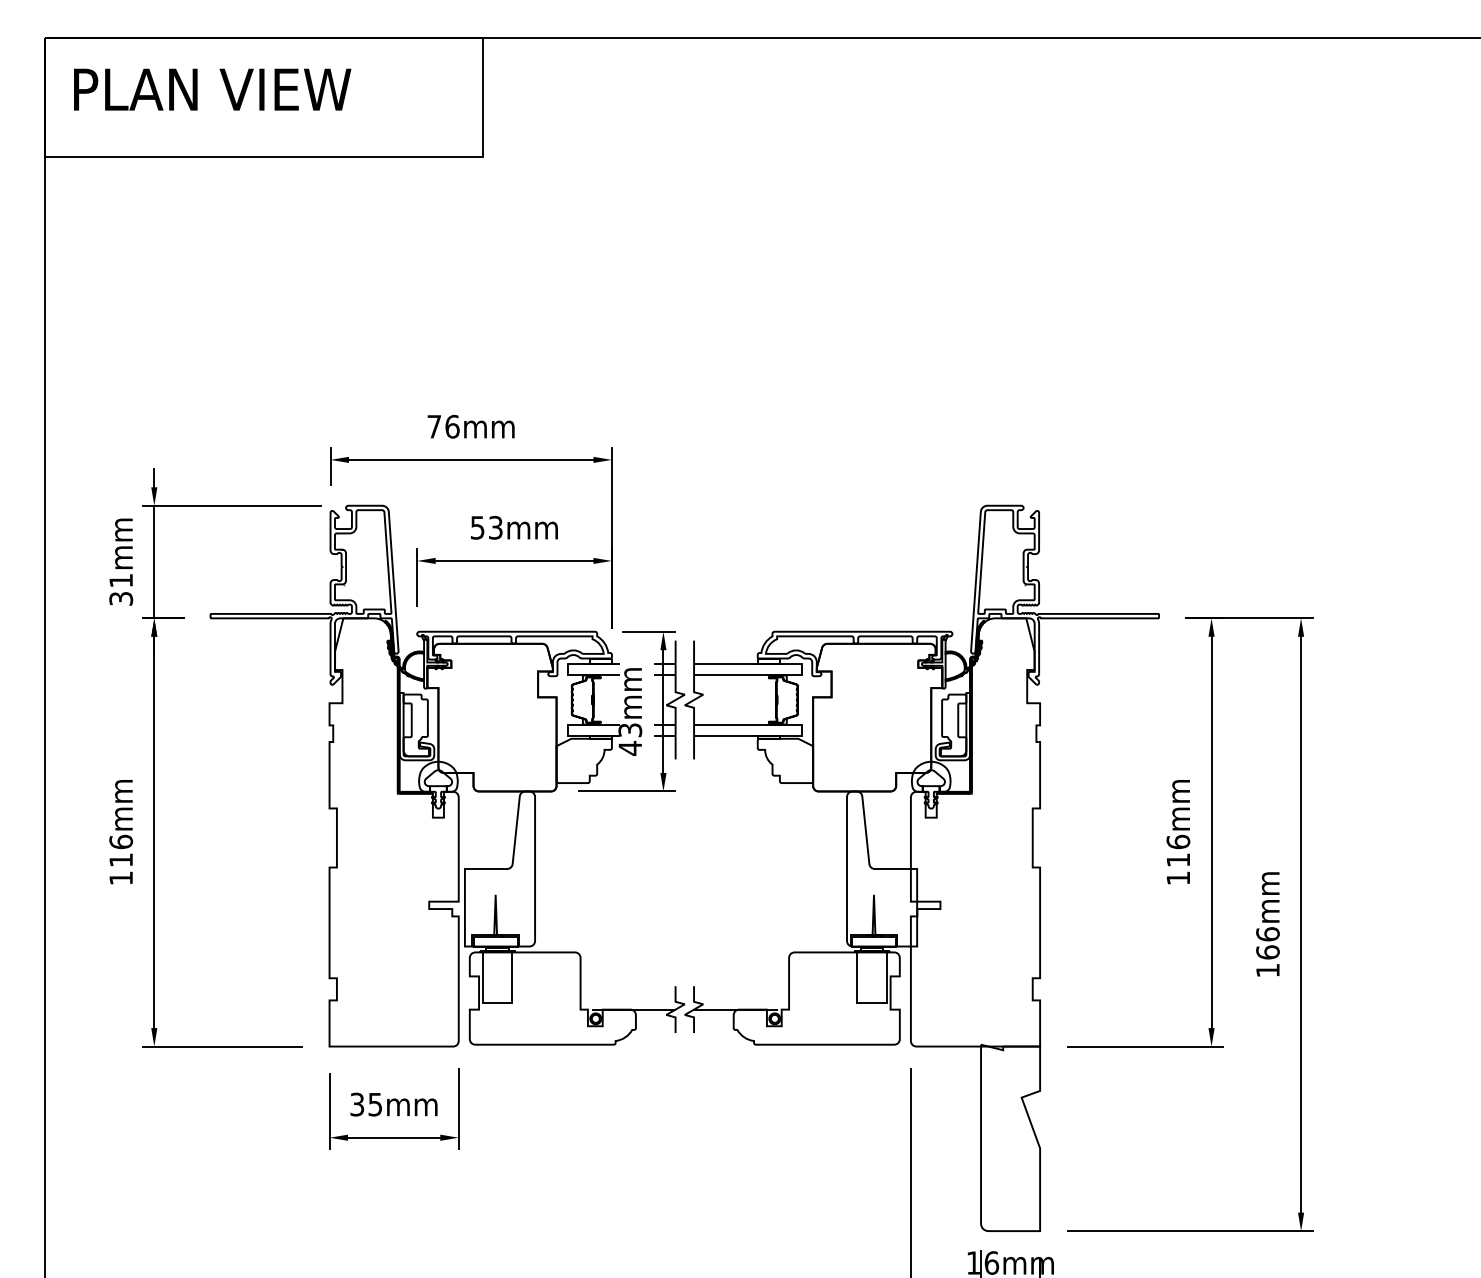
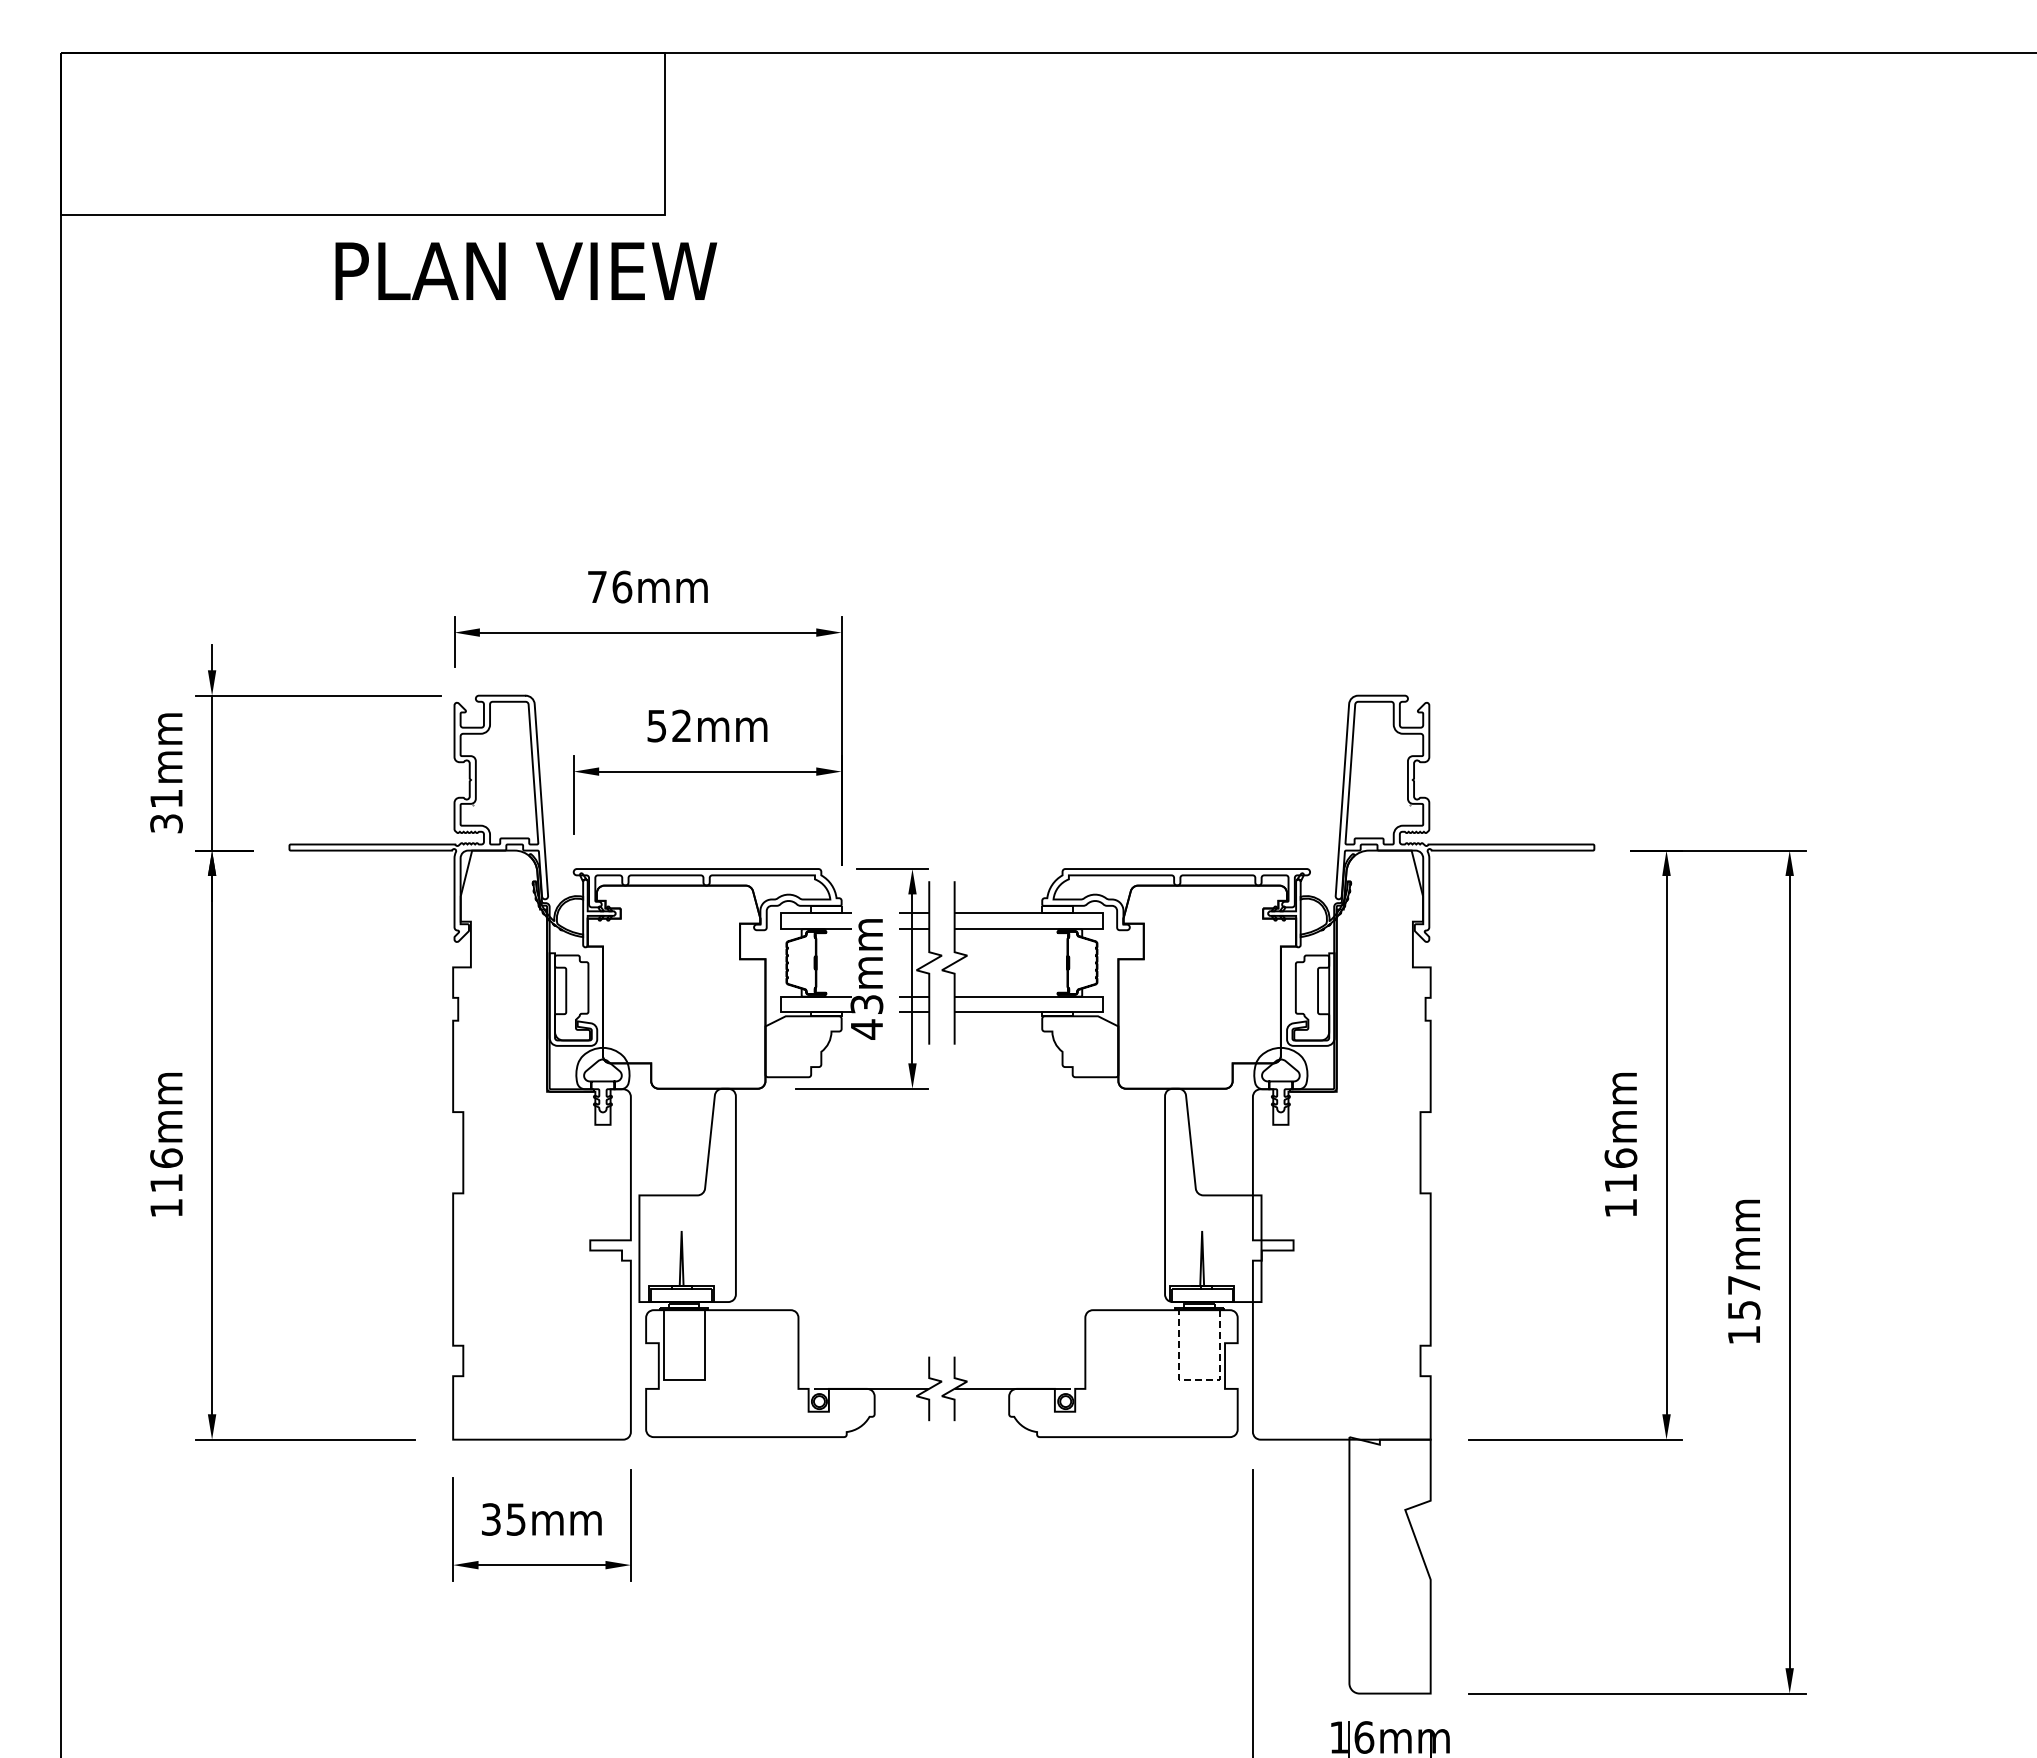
text: (212, 89) -> (526, 270), moved
text: (495, 527) -> (681, 725), 53mm -> 52mm
text: (1267, 943) -> (1743, 1297), 166mm -> 157mm
line: (872, 1003) -> (1199, 1380), solid -> dashed

